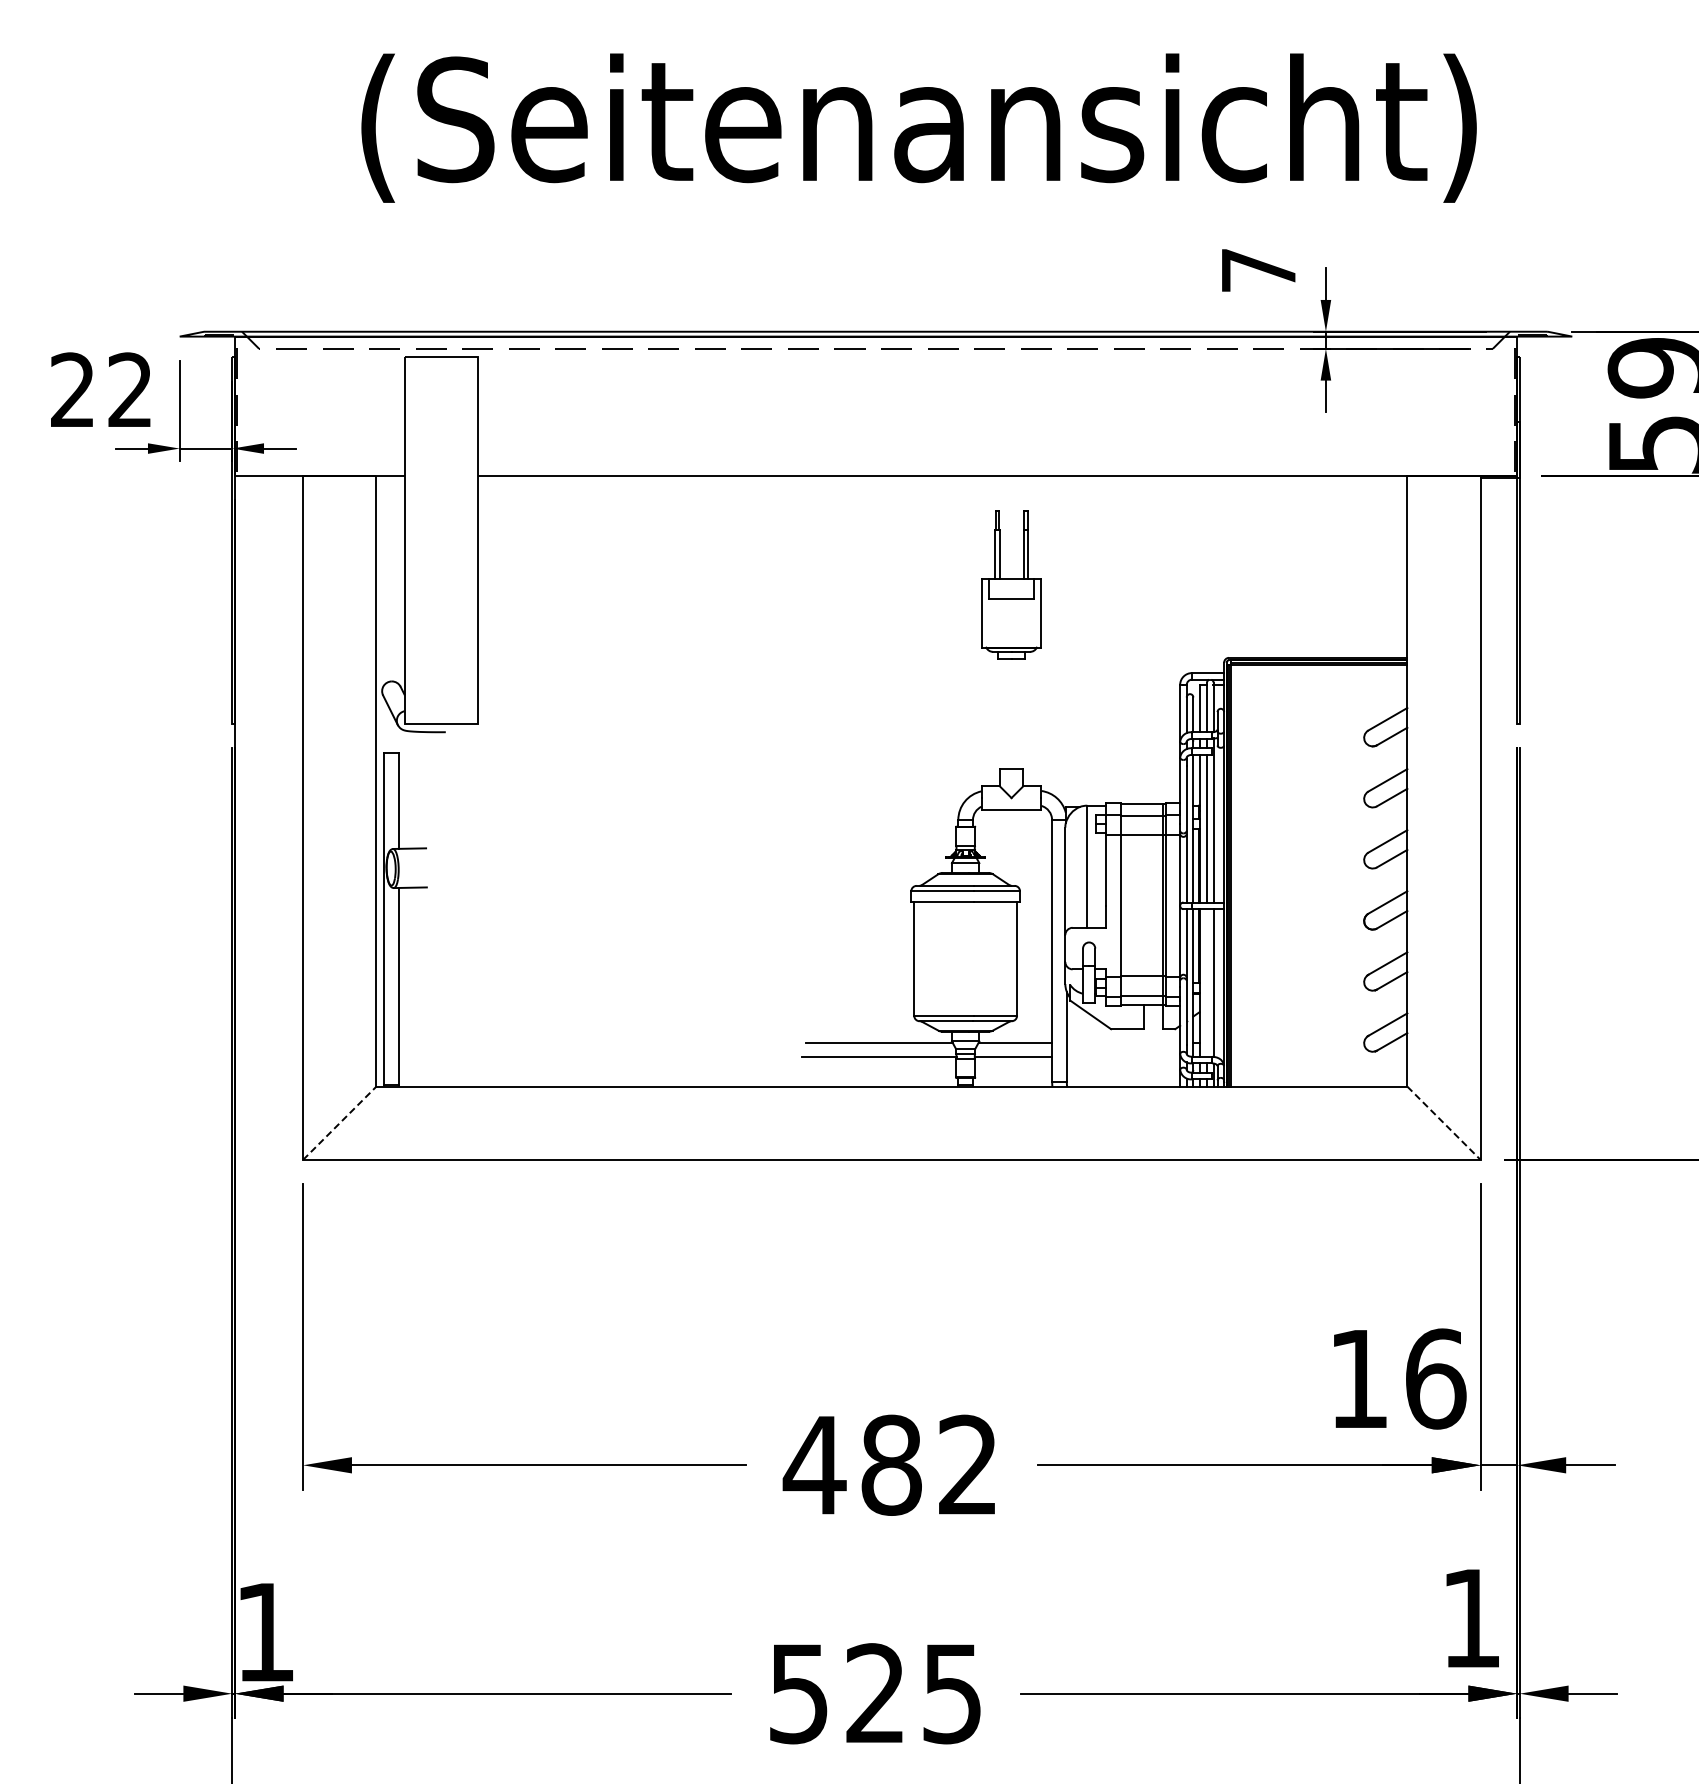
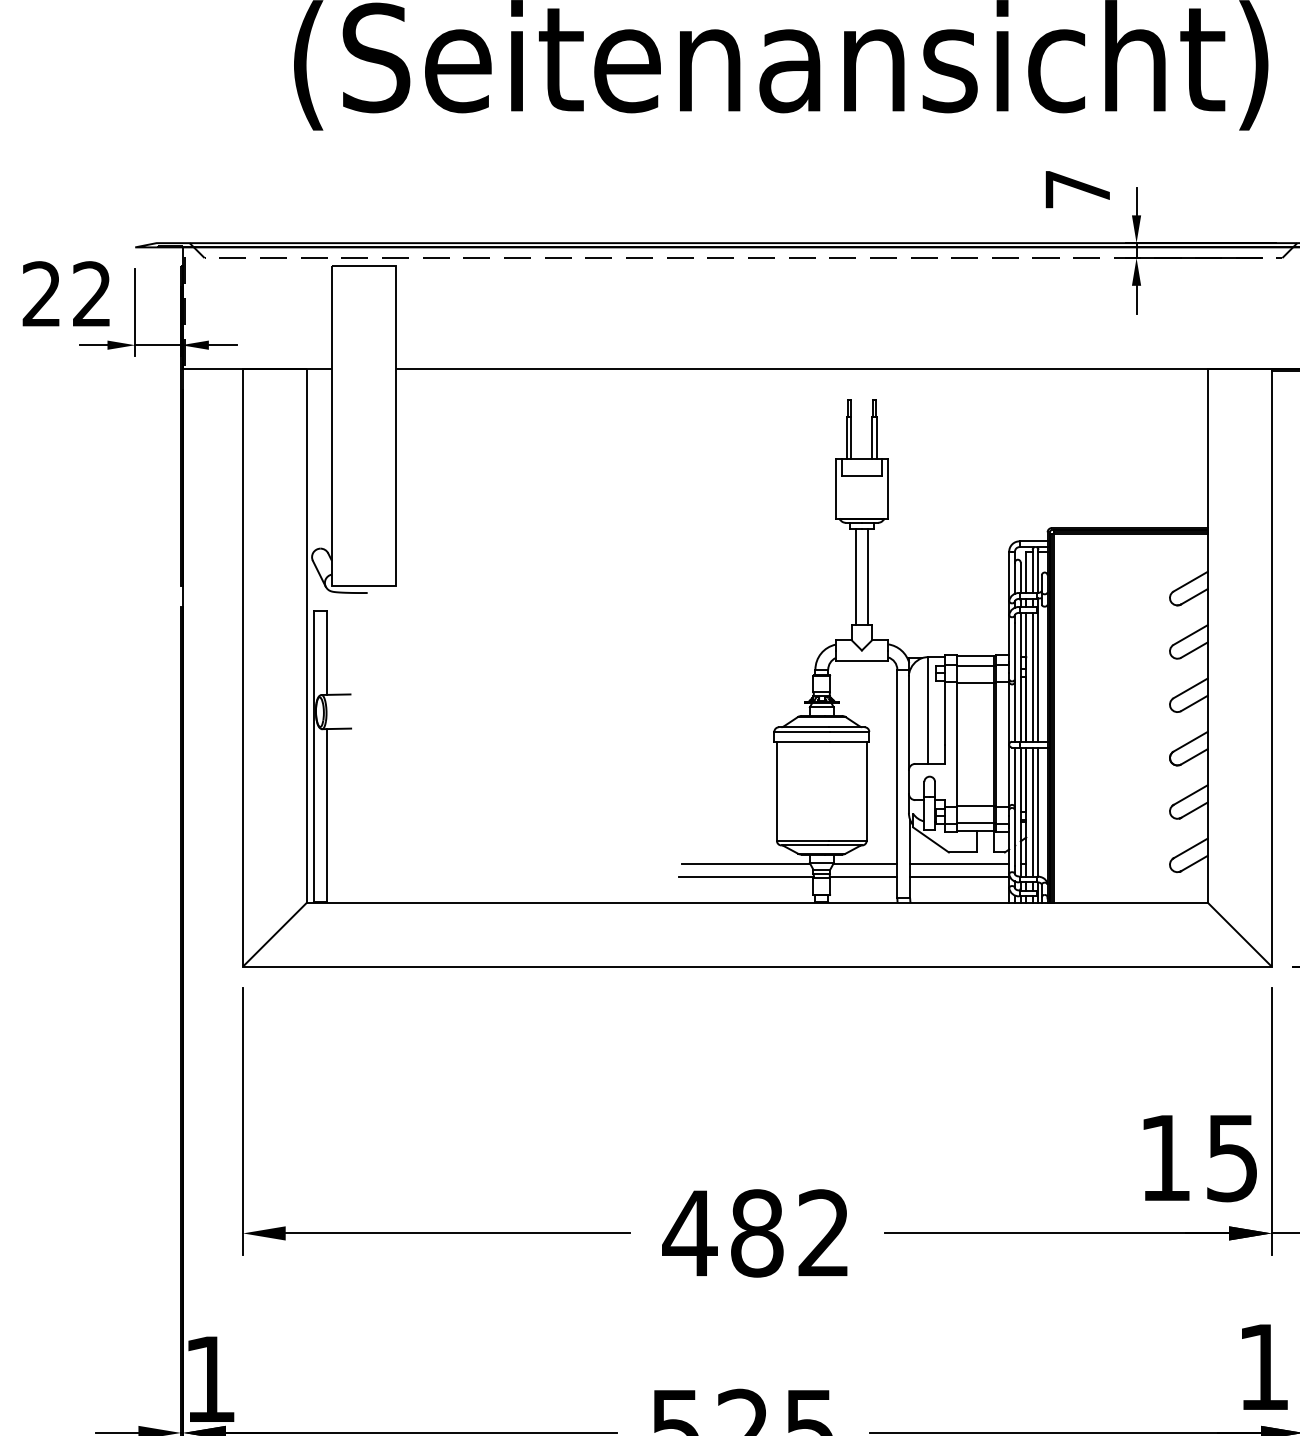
line: (1004, 713) -> (855, 576), added
line: (1018, 713) -> (867, 576), added
line: (1207, 982) -> (1033, 811), added
line: (1123, 1042) -> (959, 864), added
line: (1123, 1057) -> (959, 877), added
line: (339, 1123) -> (274, 934), dashed -> solid
line: (1444, 1123) -> (1240, 934), dashed -> solid
text: (1436, 1378) -> (1233, 1157), 16 -> 15

